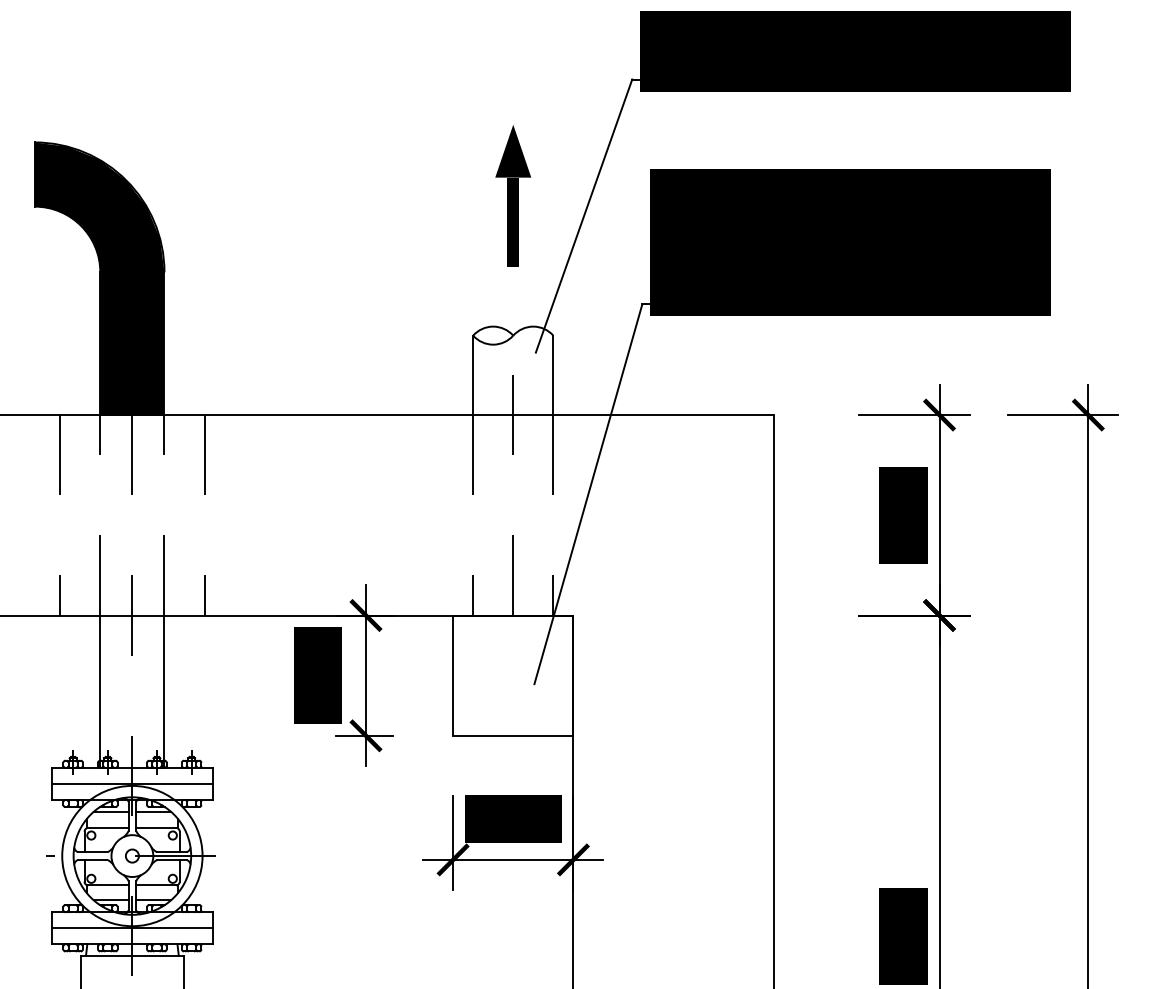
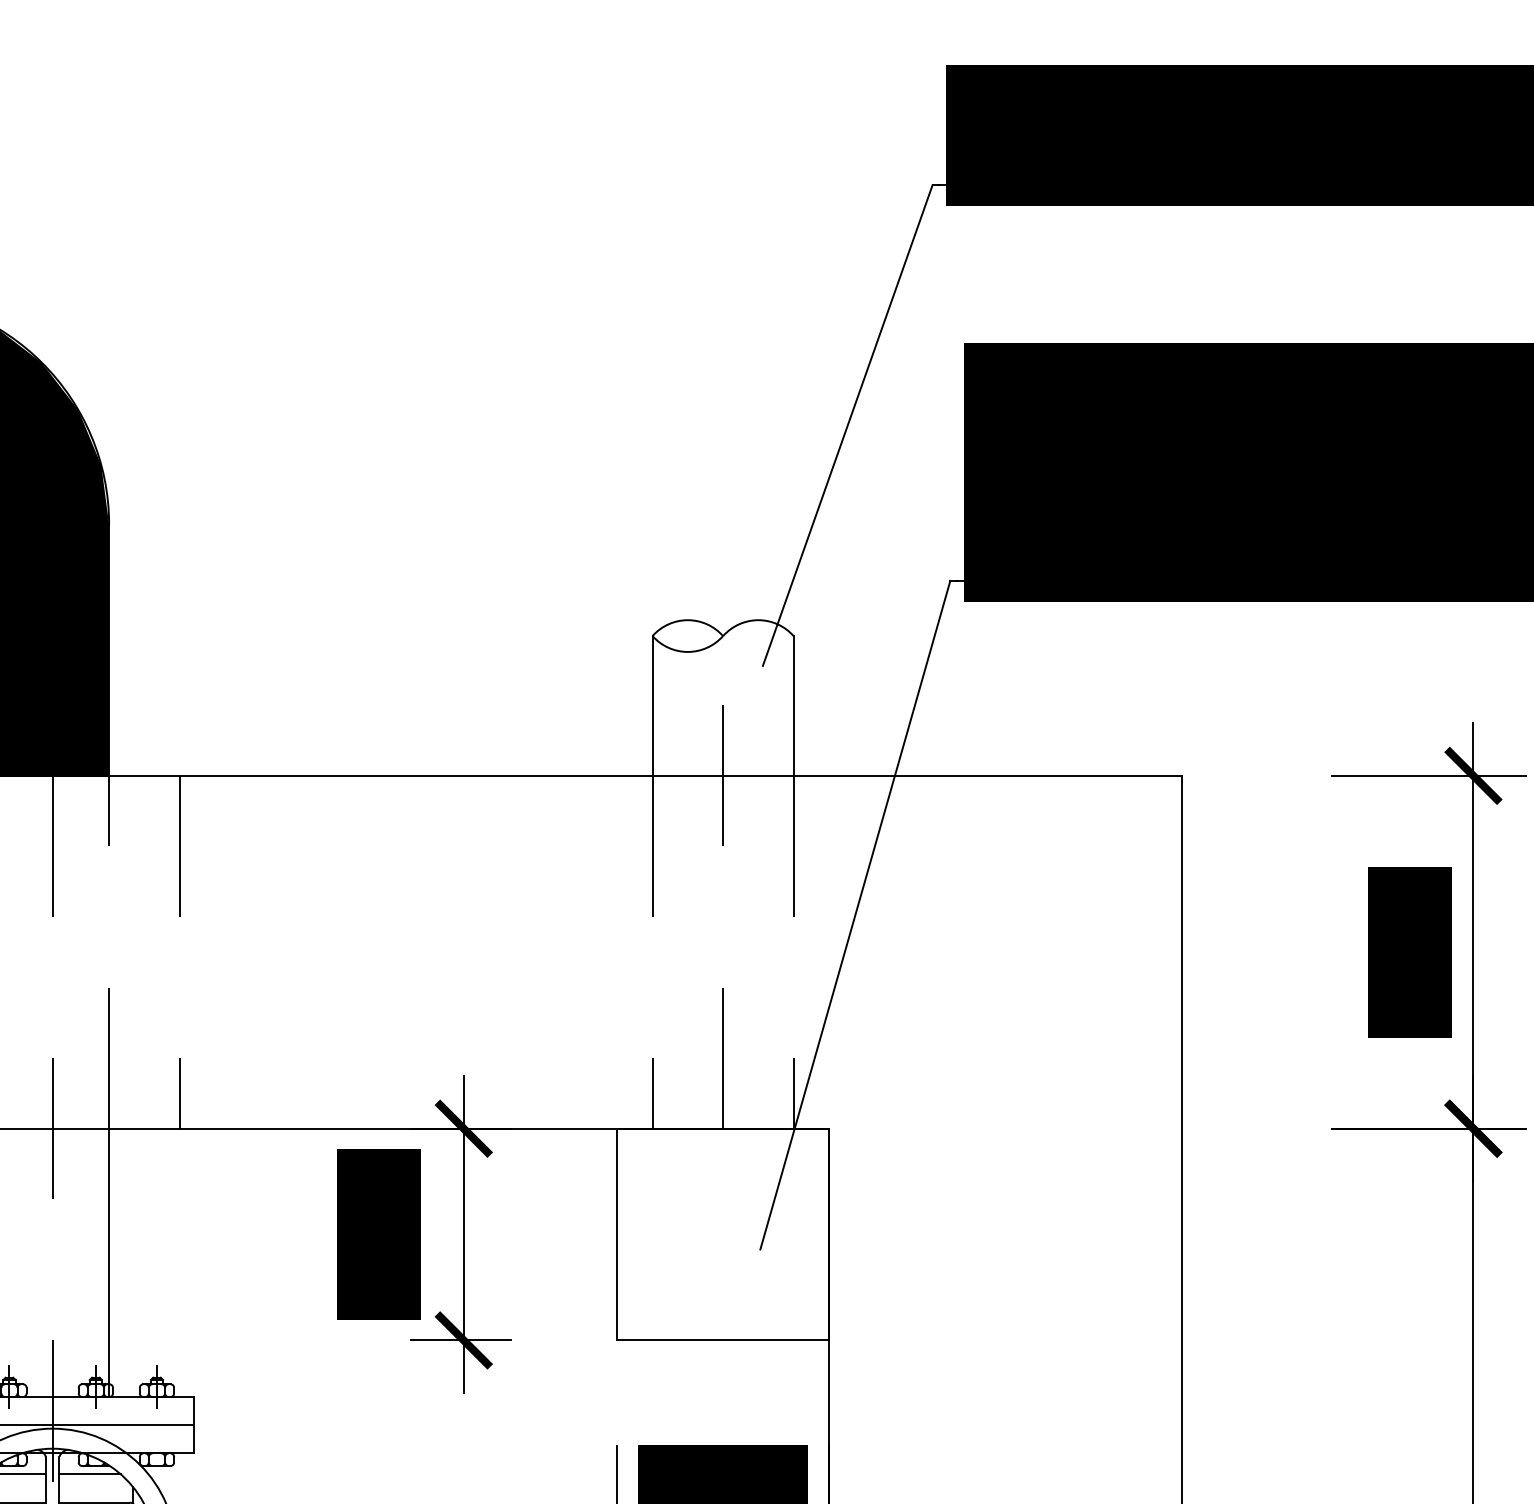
part: (513, 195) -> (723, 389), removed

